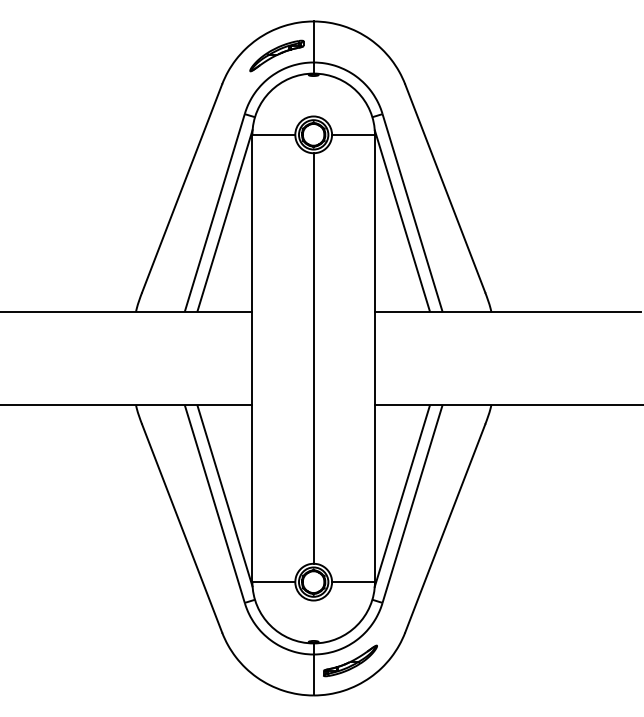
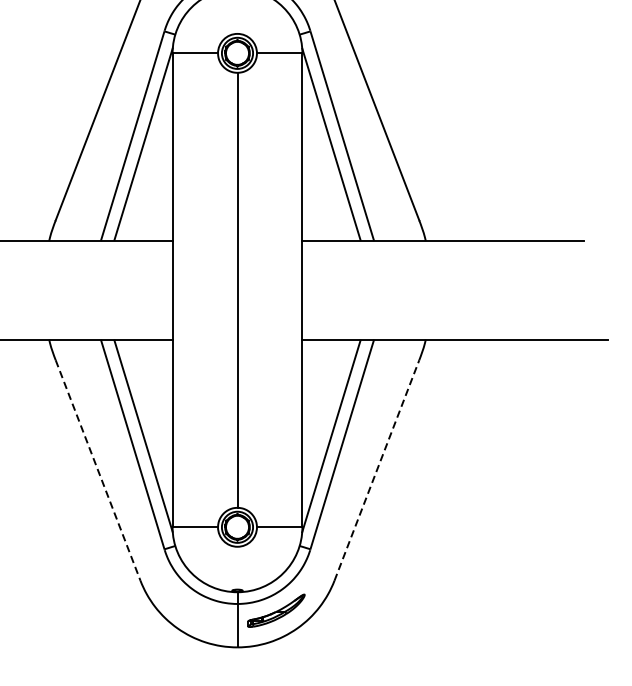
line: (182, 528) -> (98, 470), solid -> dashed
line: (445, 528) -> (377, 470), solid -> dashed

